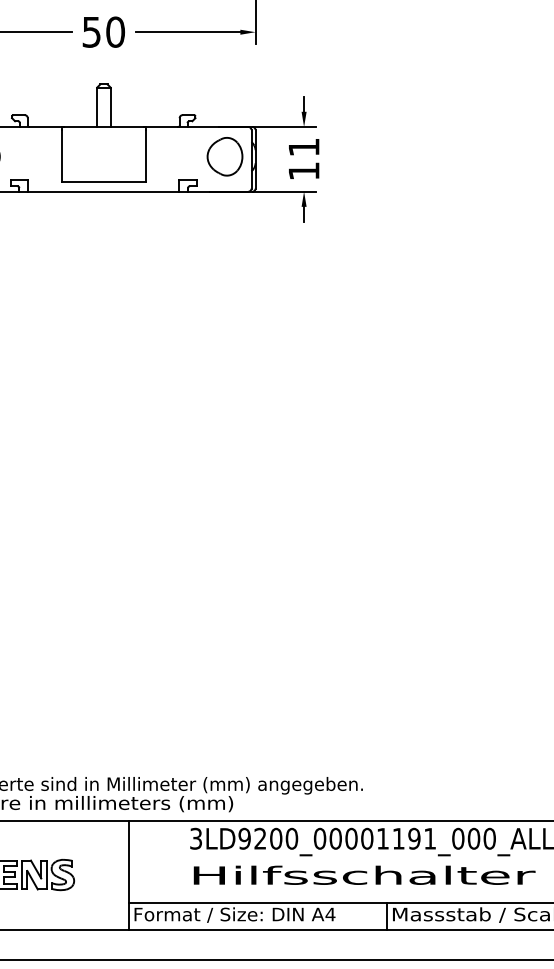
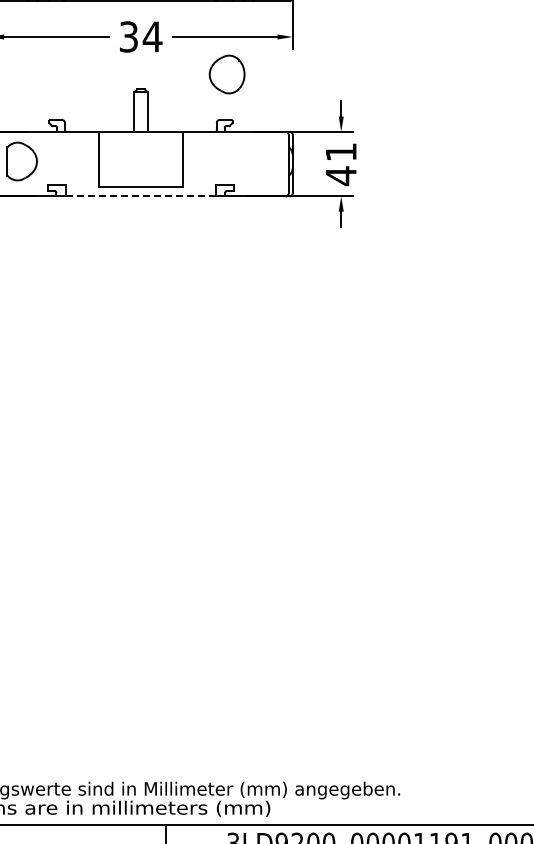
text: (104, 31) -> (141, 36), 50 -> 34
part: (224, 156) -> (226, 74), moved
text: (304, 171) -> (341, 176), 11 -> 41
line: (104, 191) -> (141, 196), solid -> dashed

